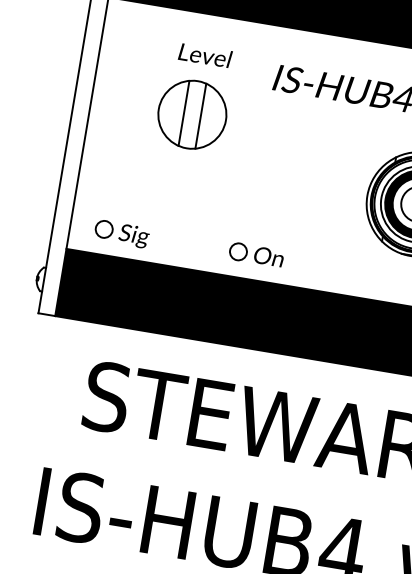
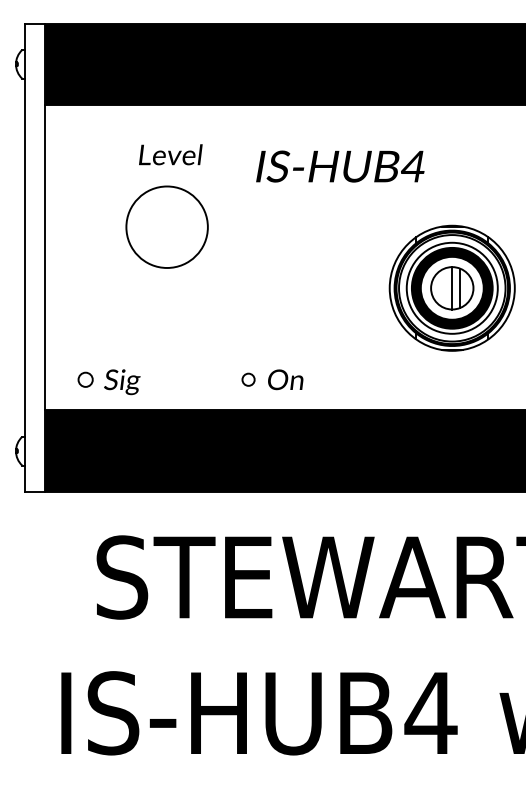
line: (183, 112) -> (156, 226), removed
line: (201, 115) -> (177, 226), removed
circle: (104, 228) -> (85, 379), size x0.7
circle: (238, 251) -> (248, 379), size x0.6

